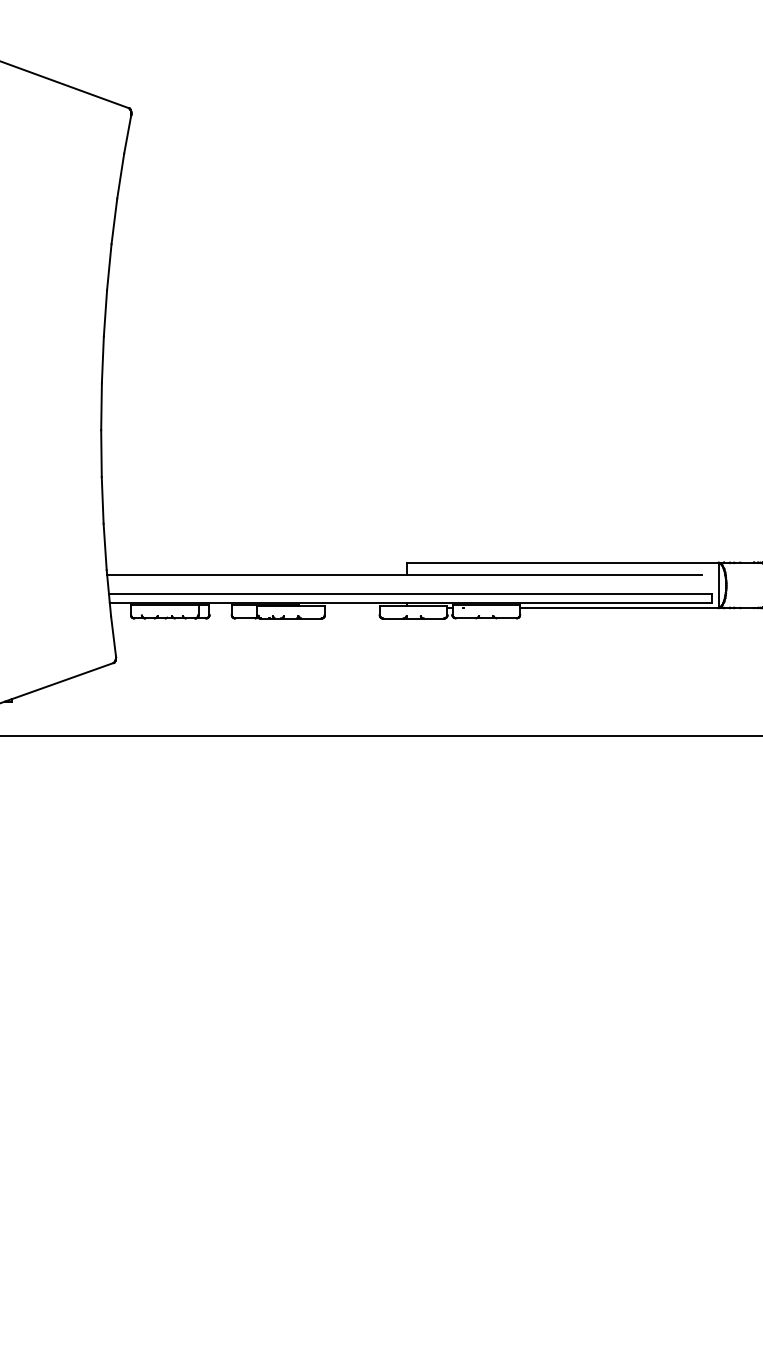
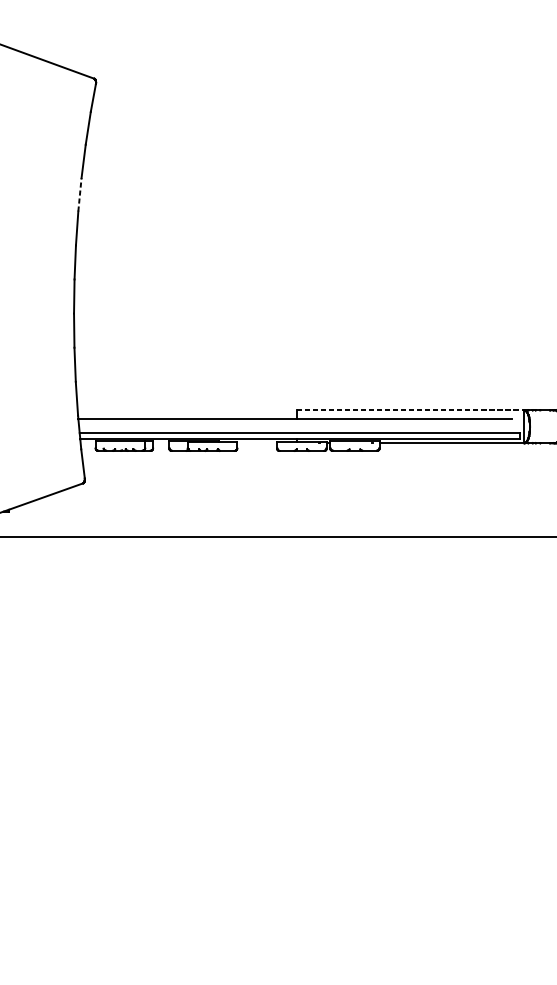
line: (109, 266) -> (80, 194), solid -> dashed
line: (562, 562) -> (410, 410), solid -> dashed

